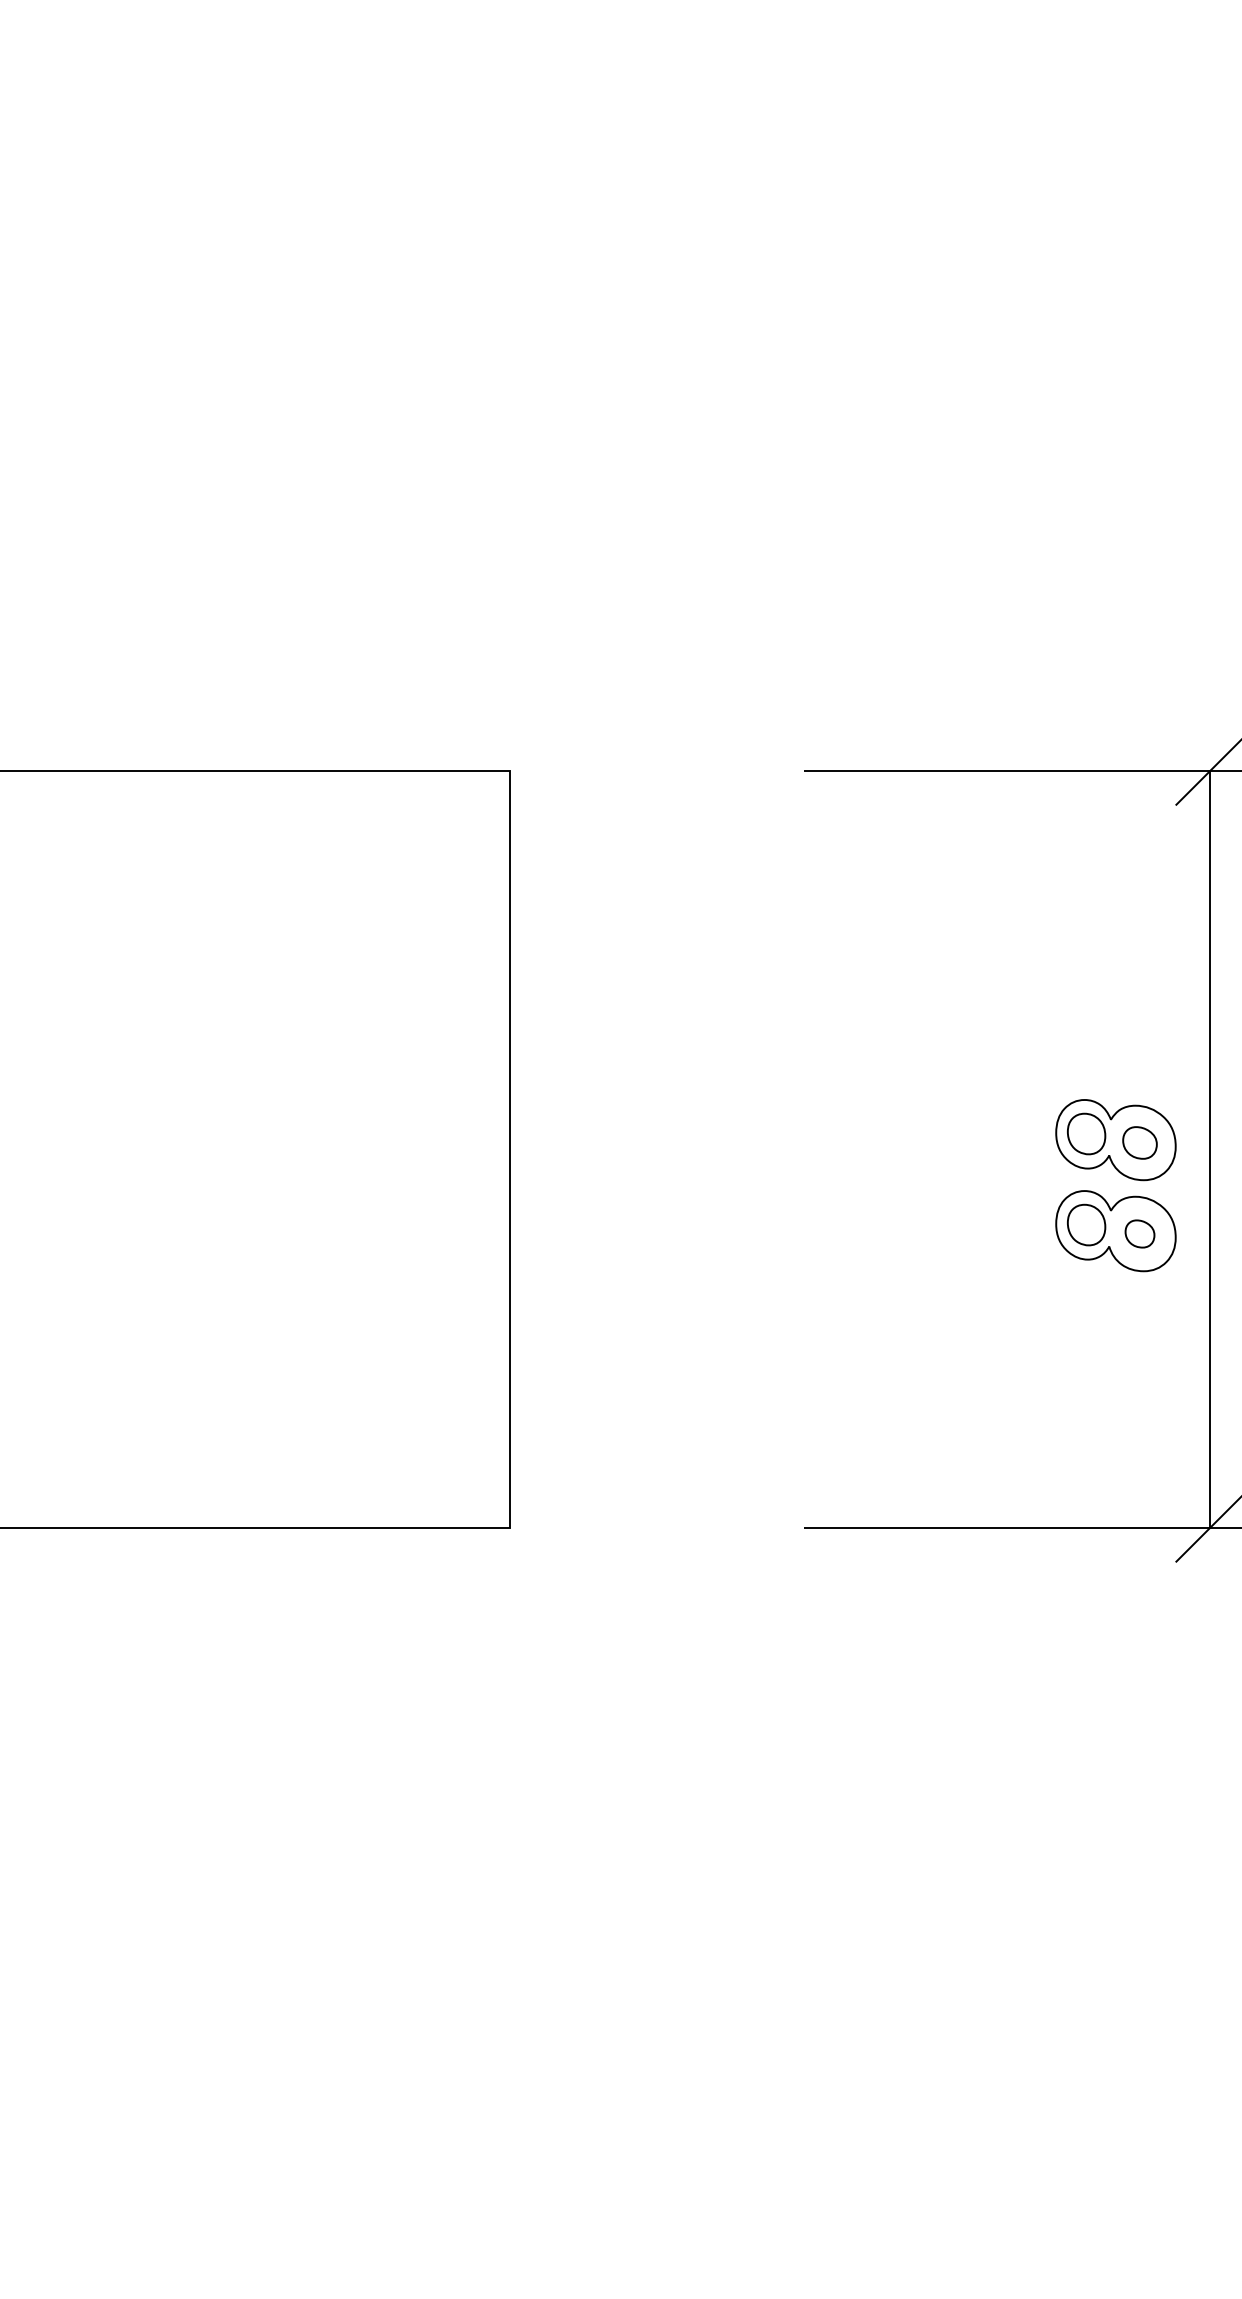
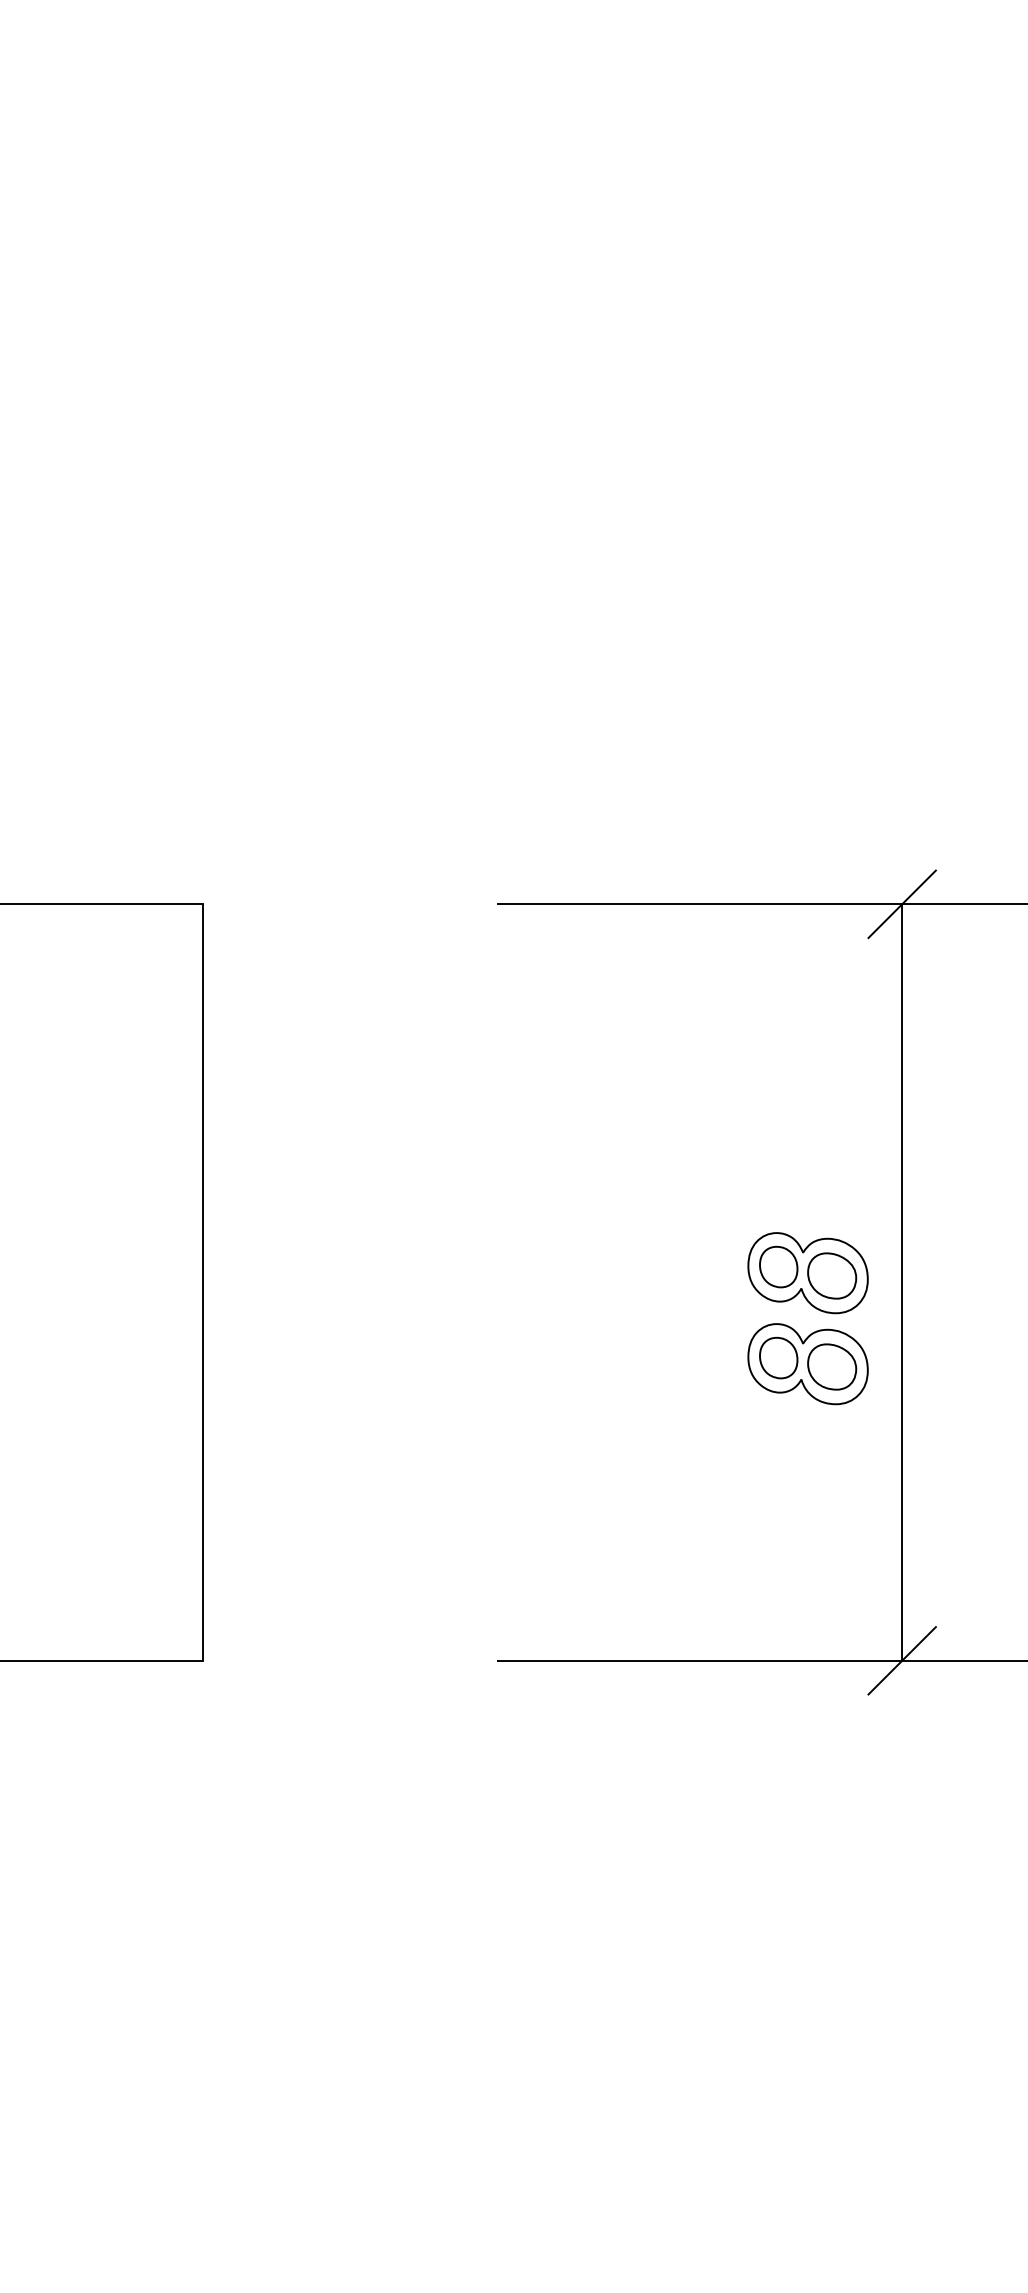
part: (1139, 1142) -> (831, 1275), size x1.43
part: (1139, 1233) -> (831, 1366), size x1.67

